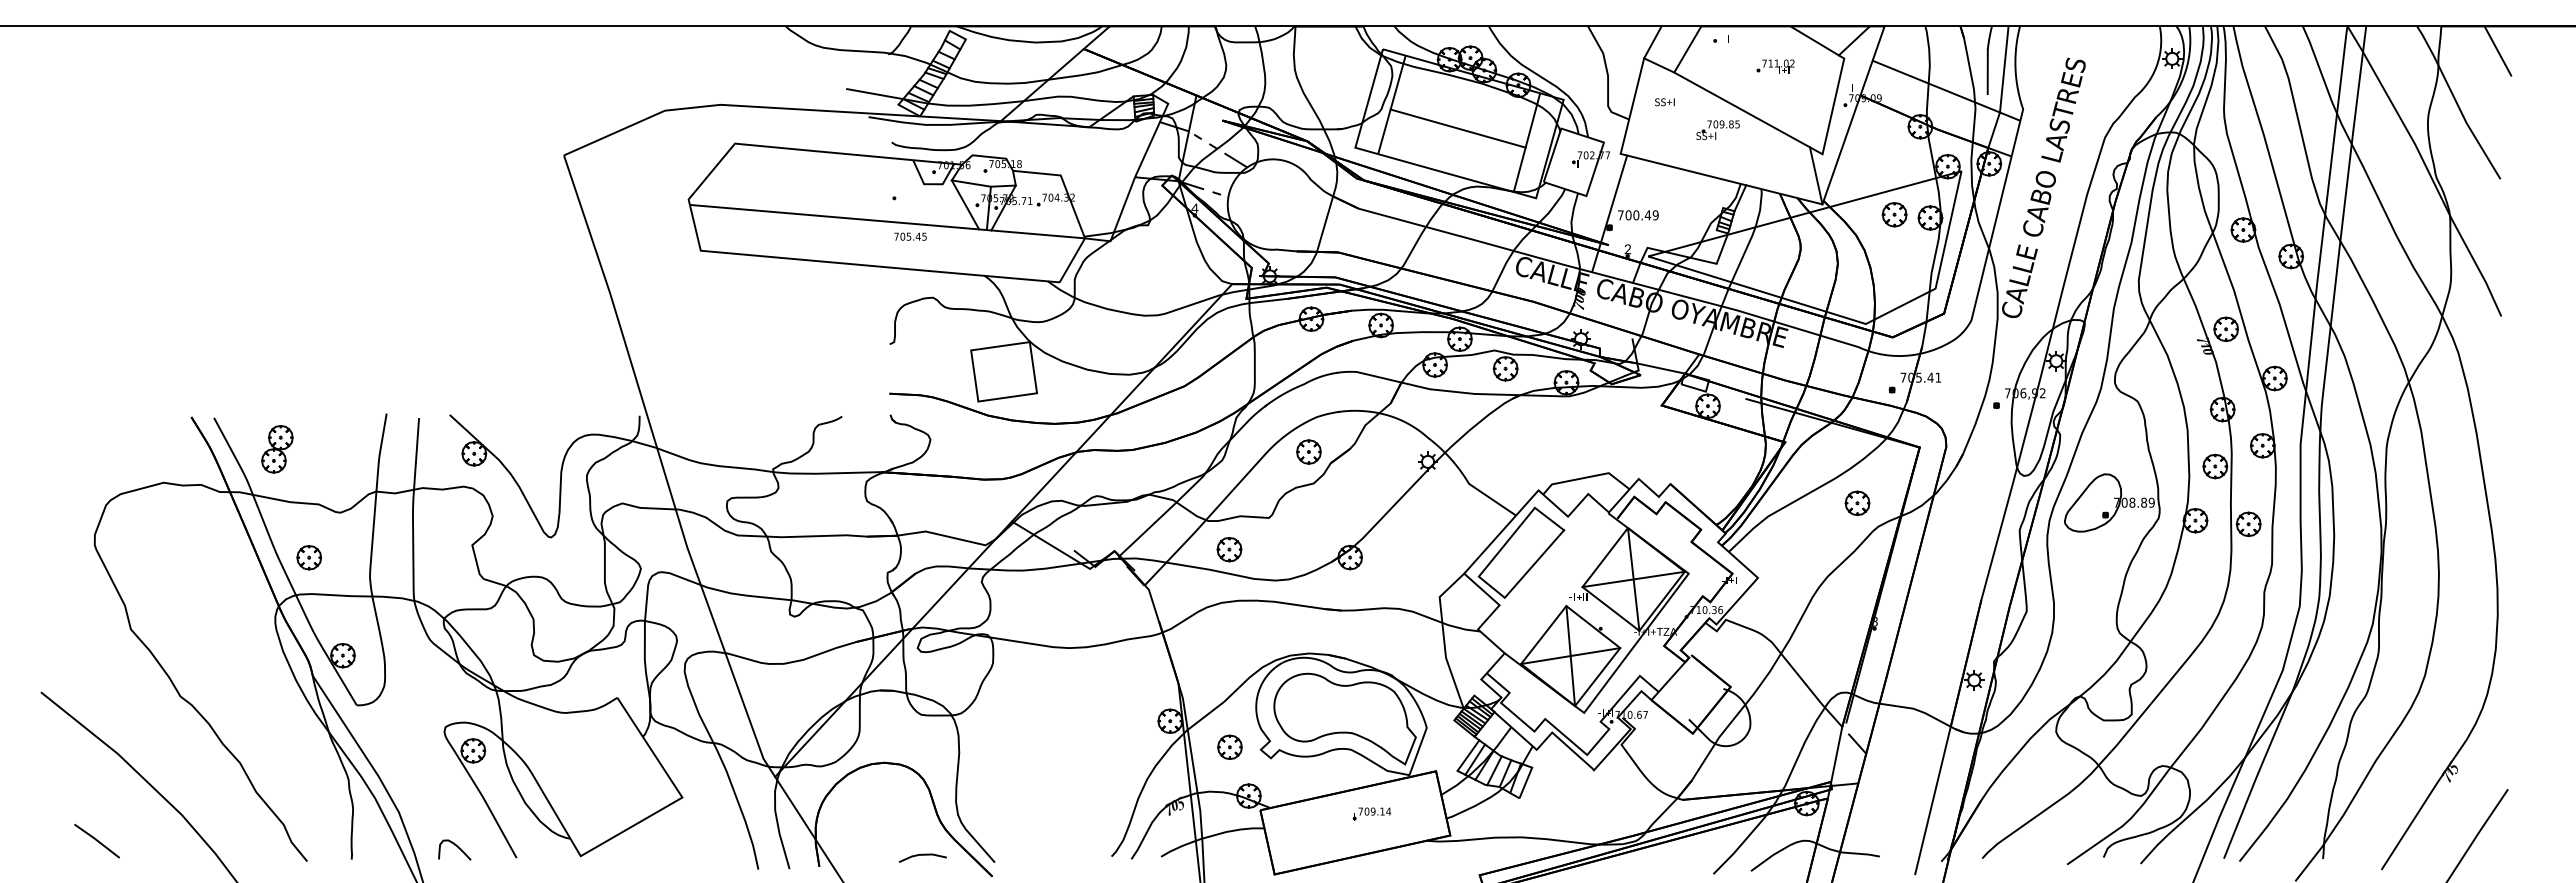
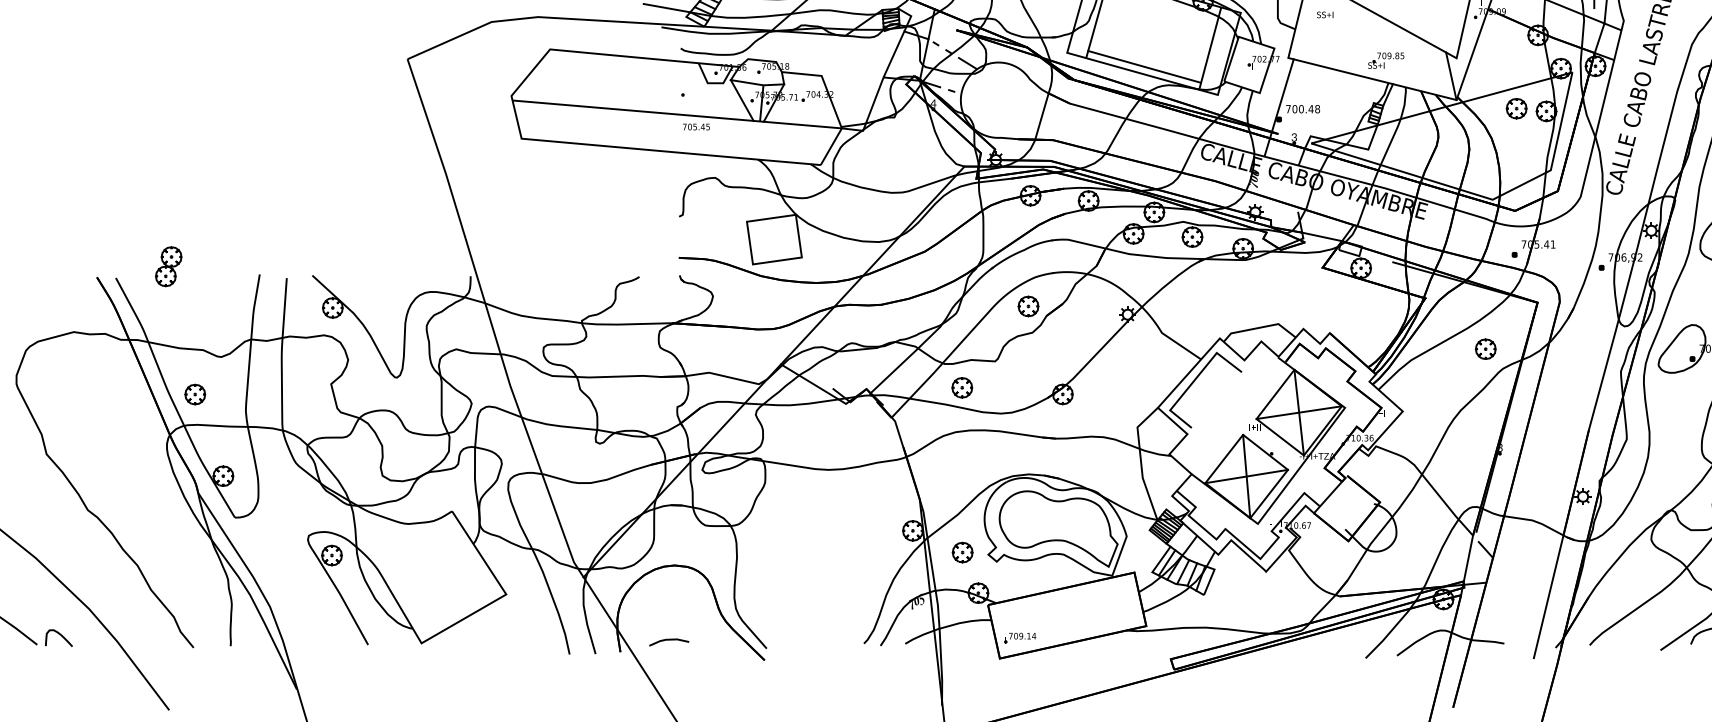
line: (1457, 128) -> (1143, 66), moved
part: (1717, 129) -> (1385, 60), moved
text: (1655, 215) -> (1317, 109), 700.49 -> 700.48
text: (1627, 250) -> (1294, 138), 2 -> 3
part: (277, 449) -> (168, 266), moved
line: (1534, 563) -> (1216, 399), removed
part: (1371, 813) -> (1019, 637), moved
curve: (456, 846) -> (60, 635), moved
line: (922, 855) -> (668, 640), moved

